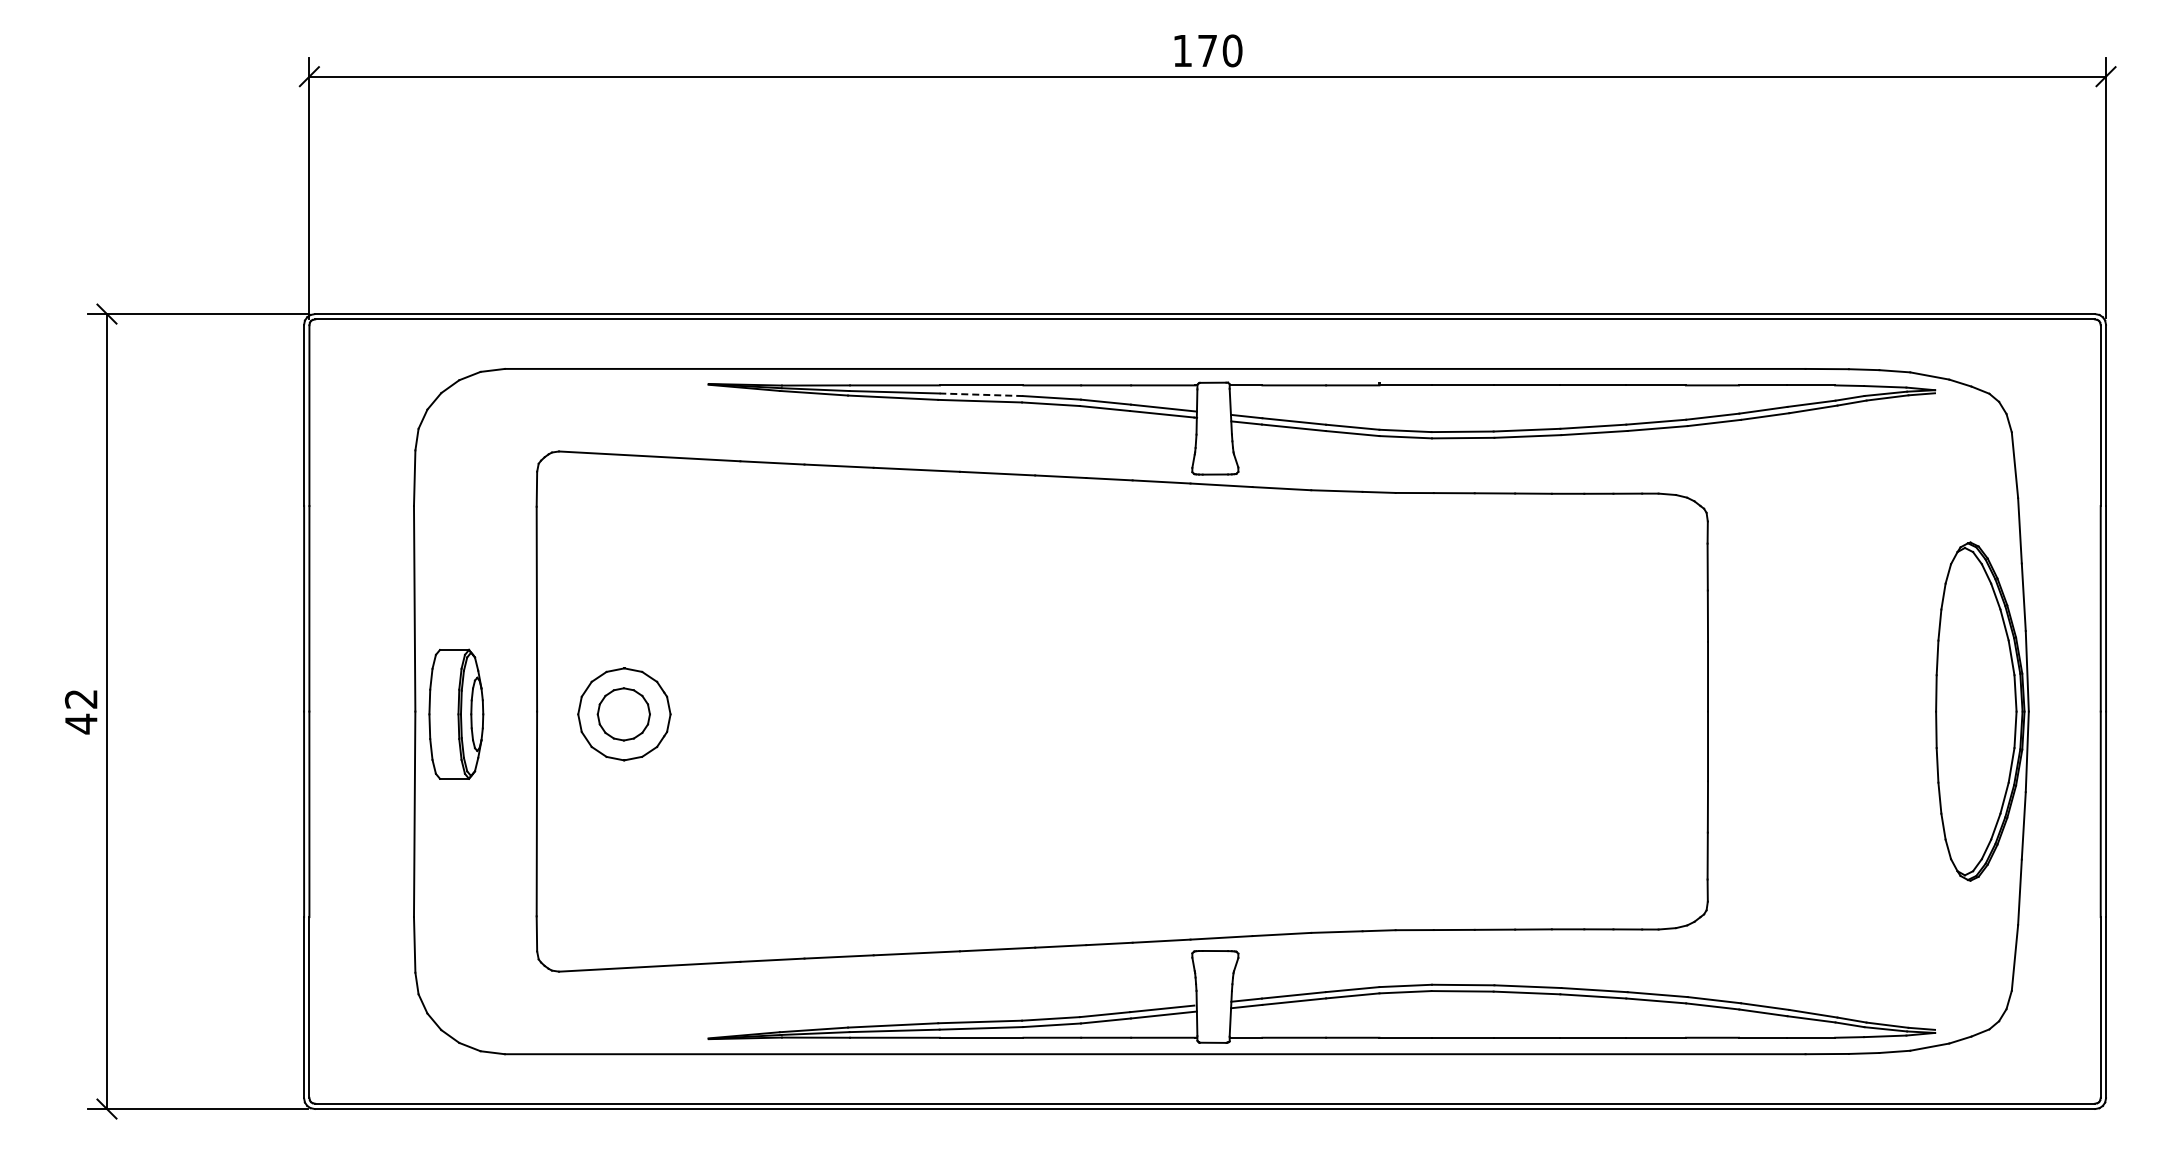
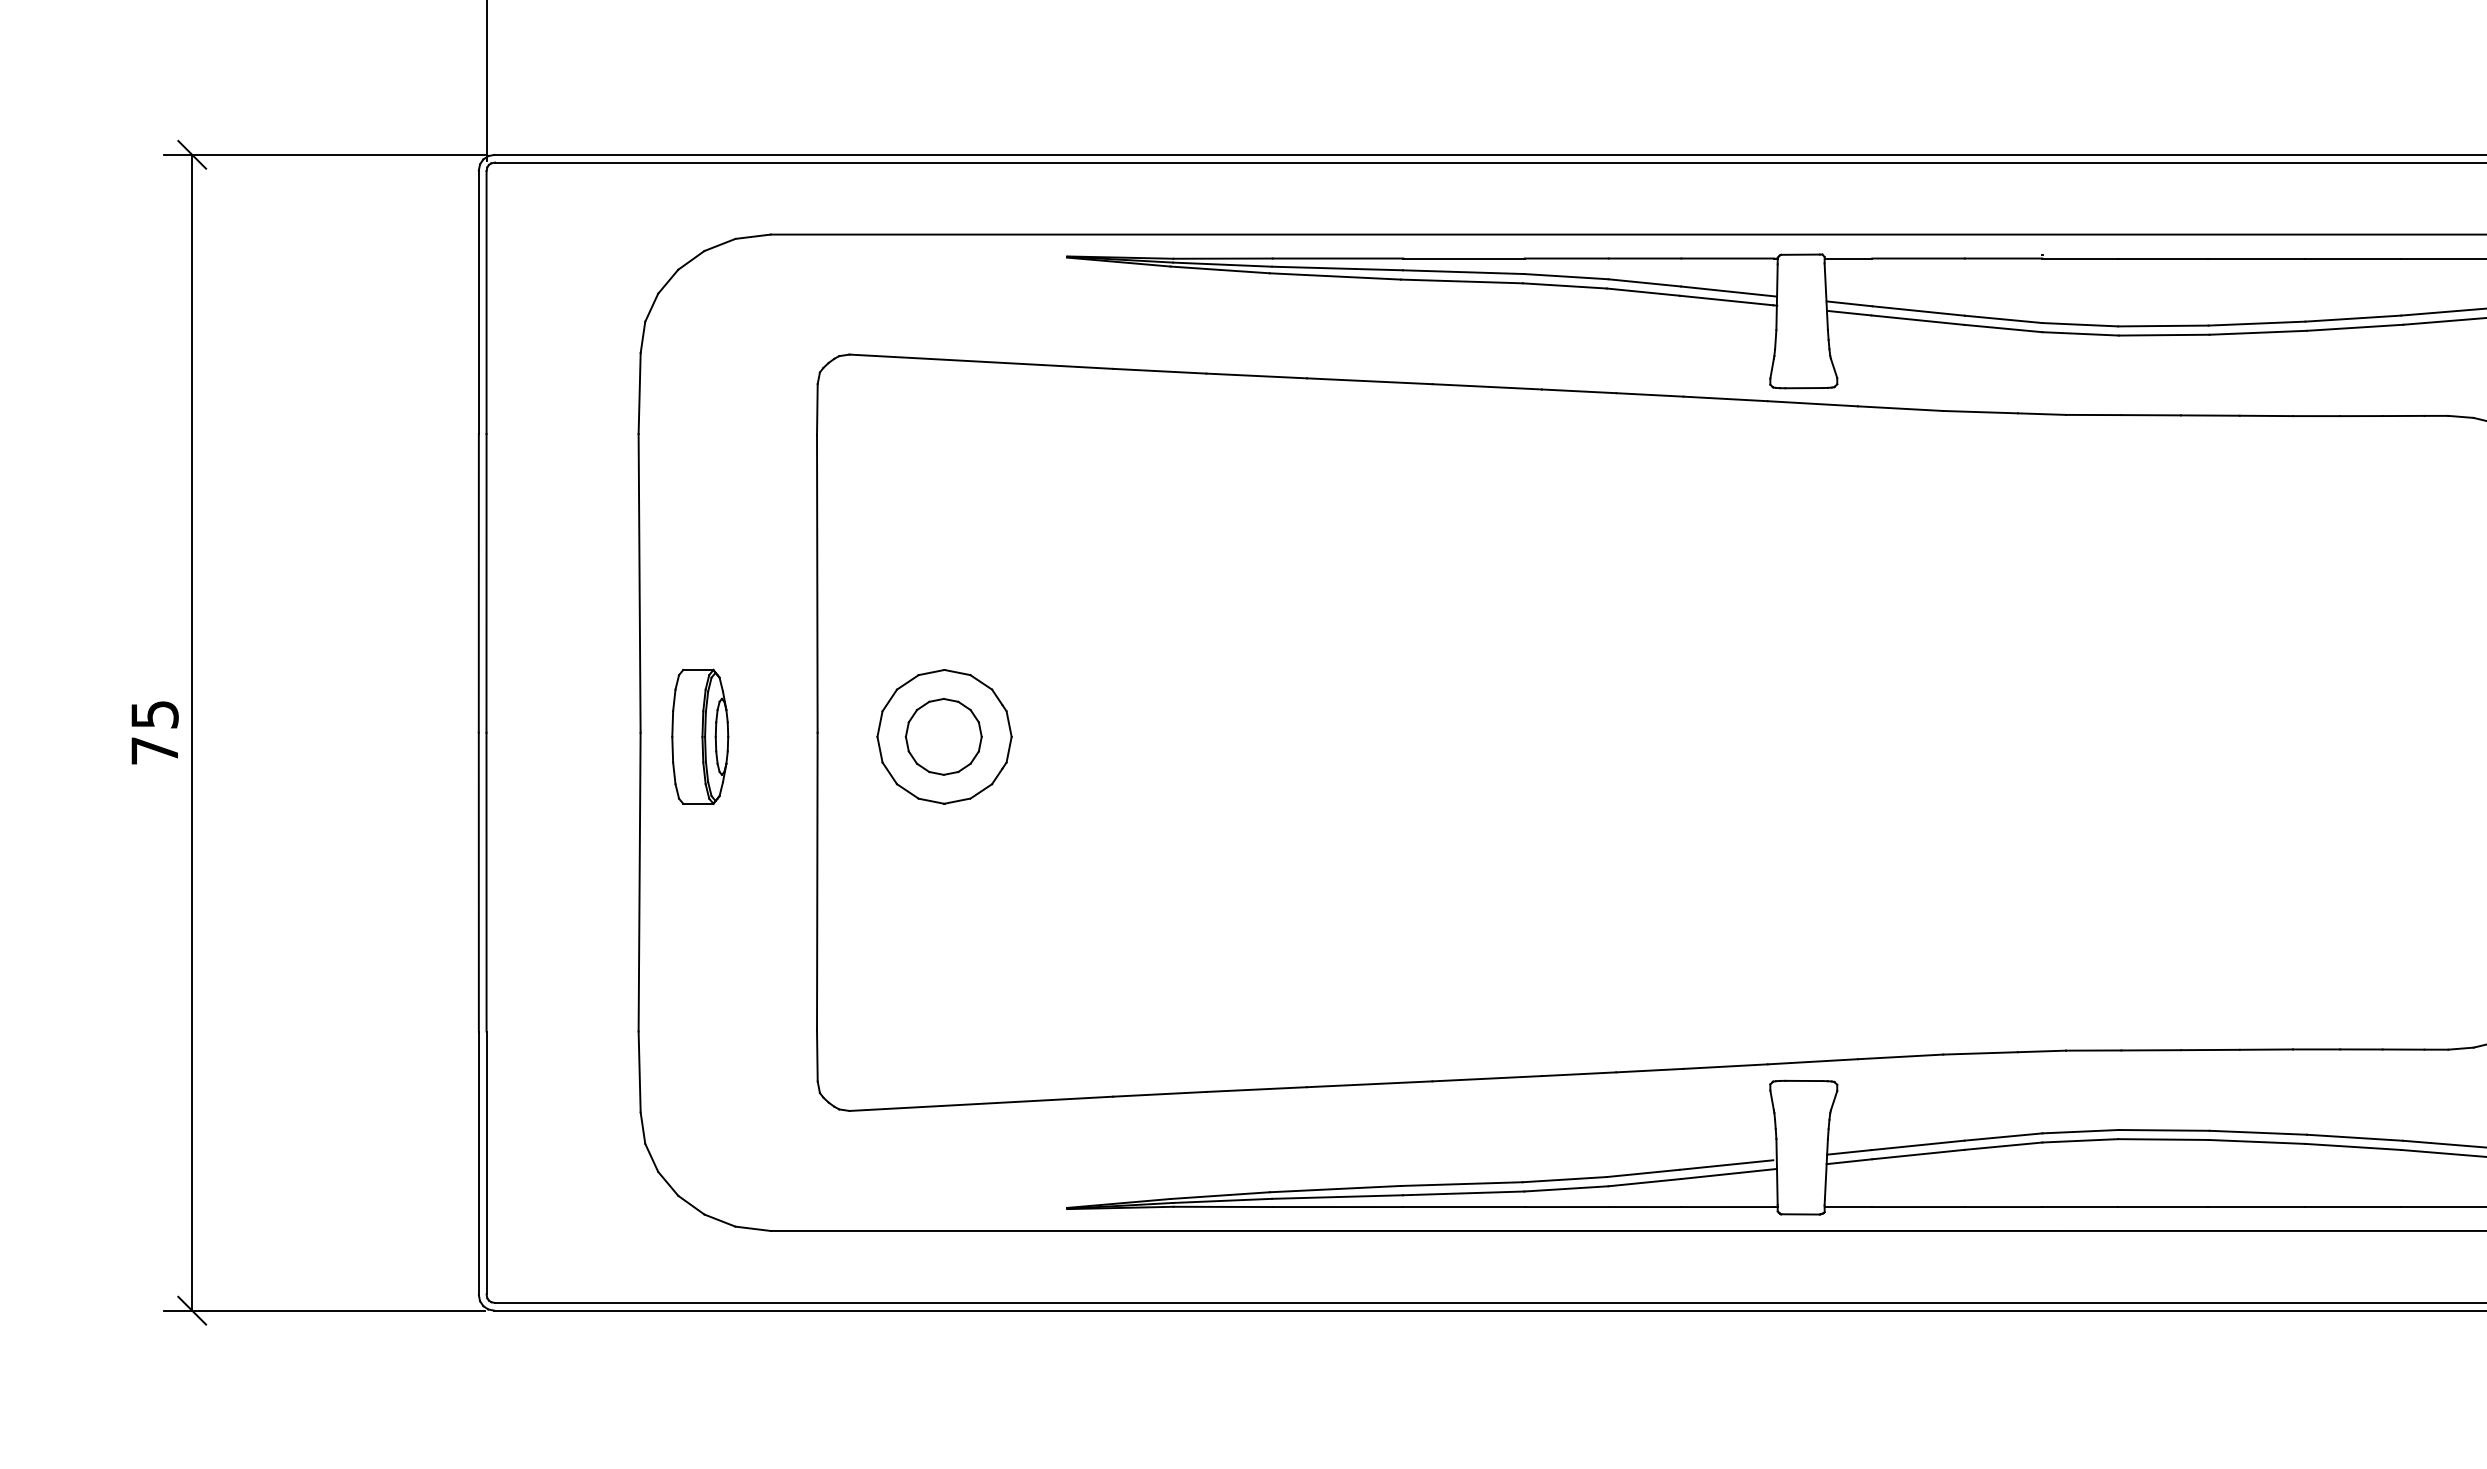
line: (981, 394) -> (1463, 271), dashed -> solid
text: (80, 712) -> (153, 734), 42 -> 75
part: (456, 714) -> (700, 737), size x0.71

